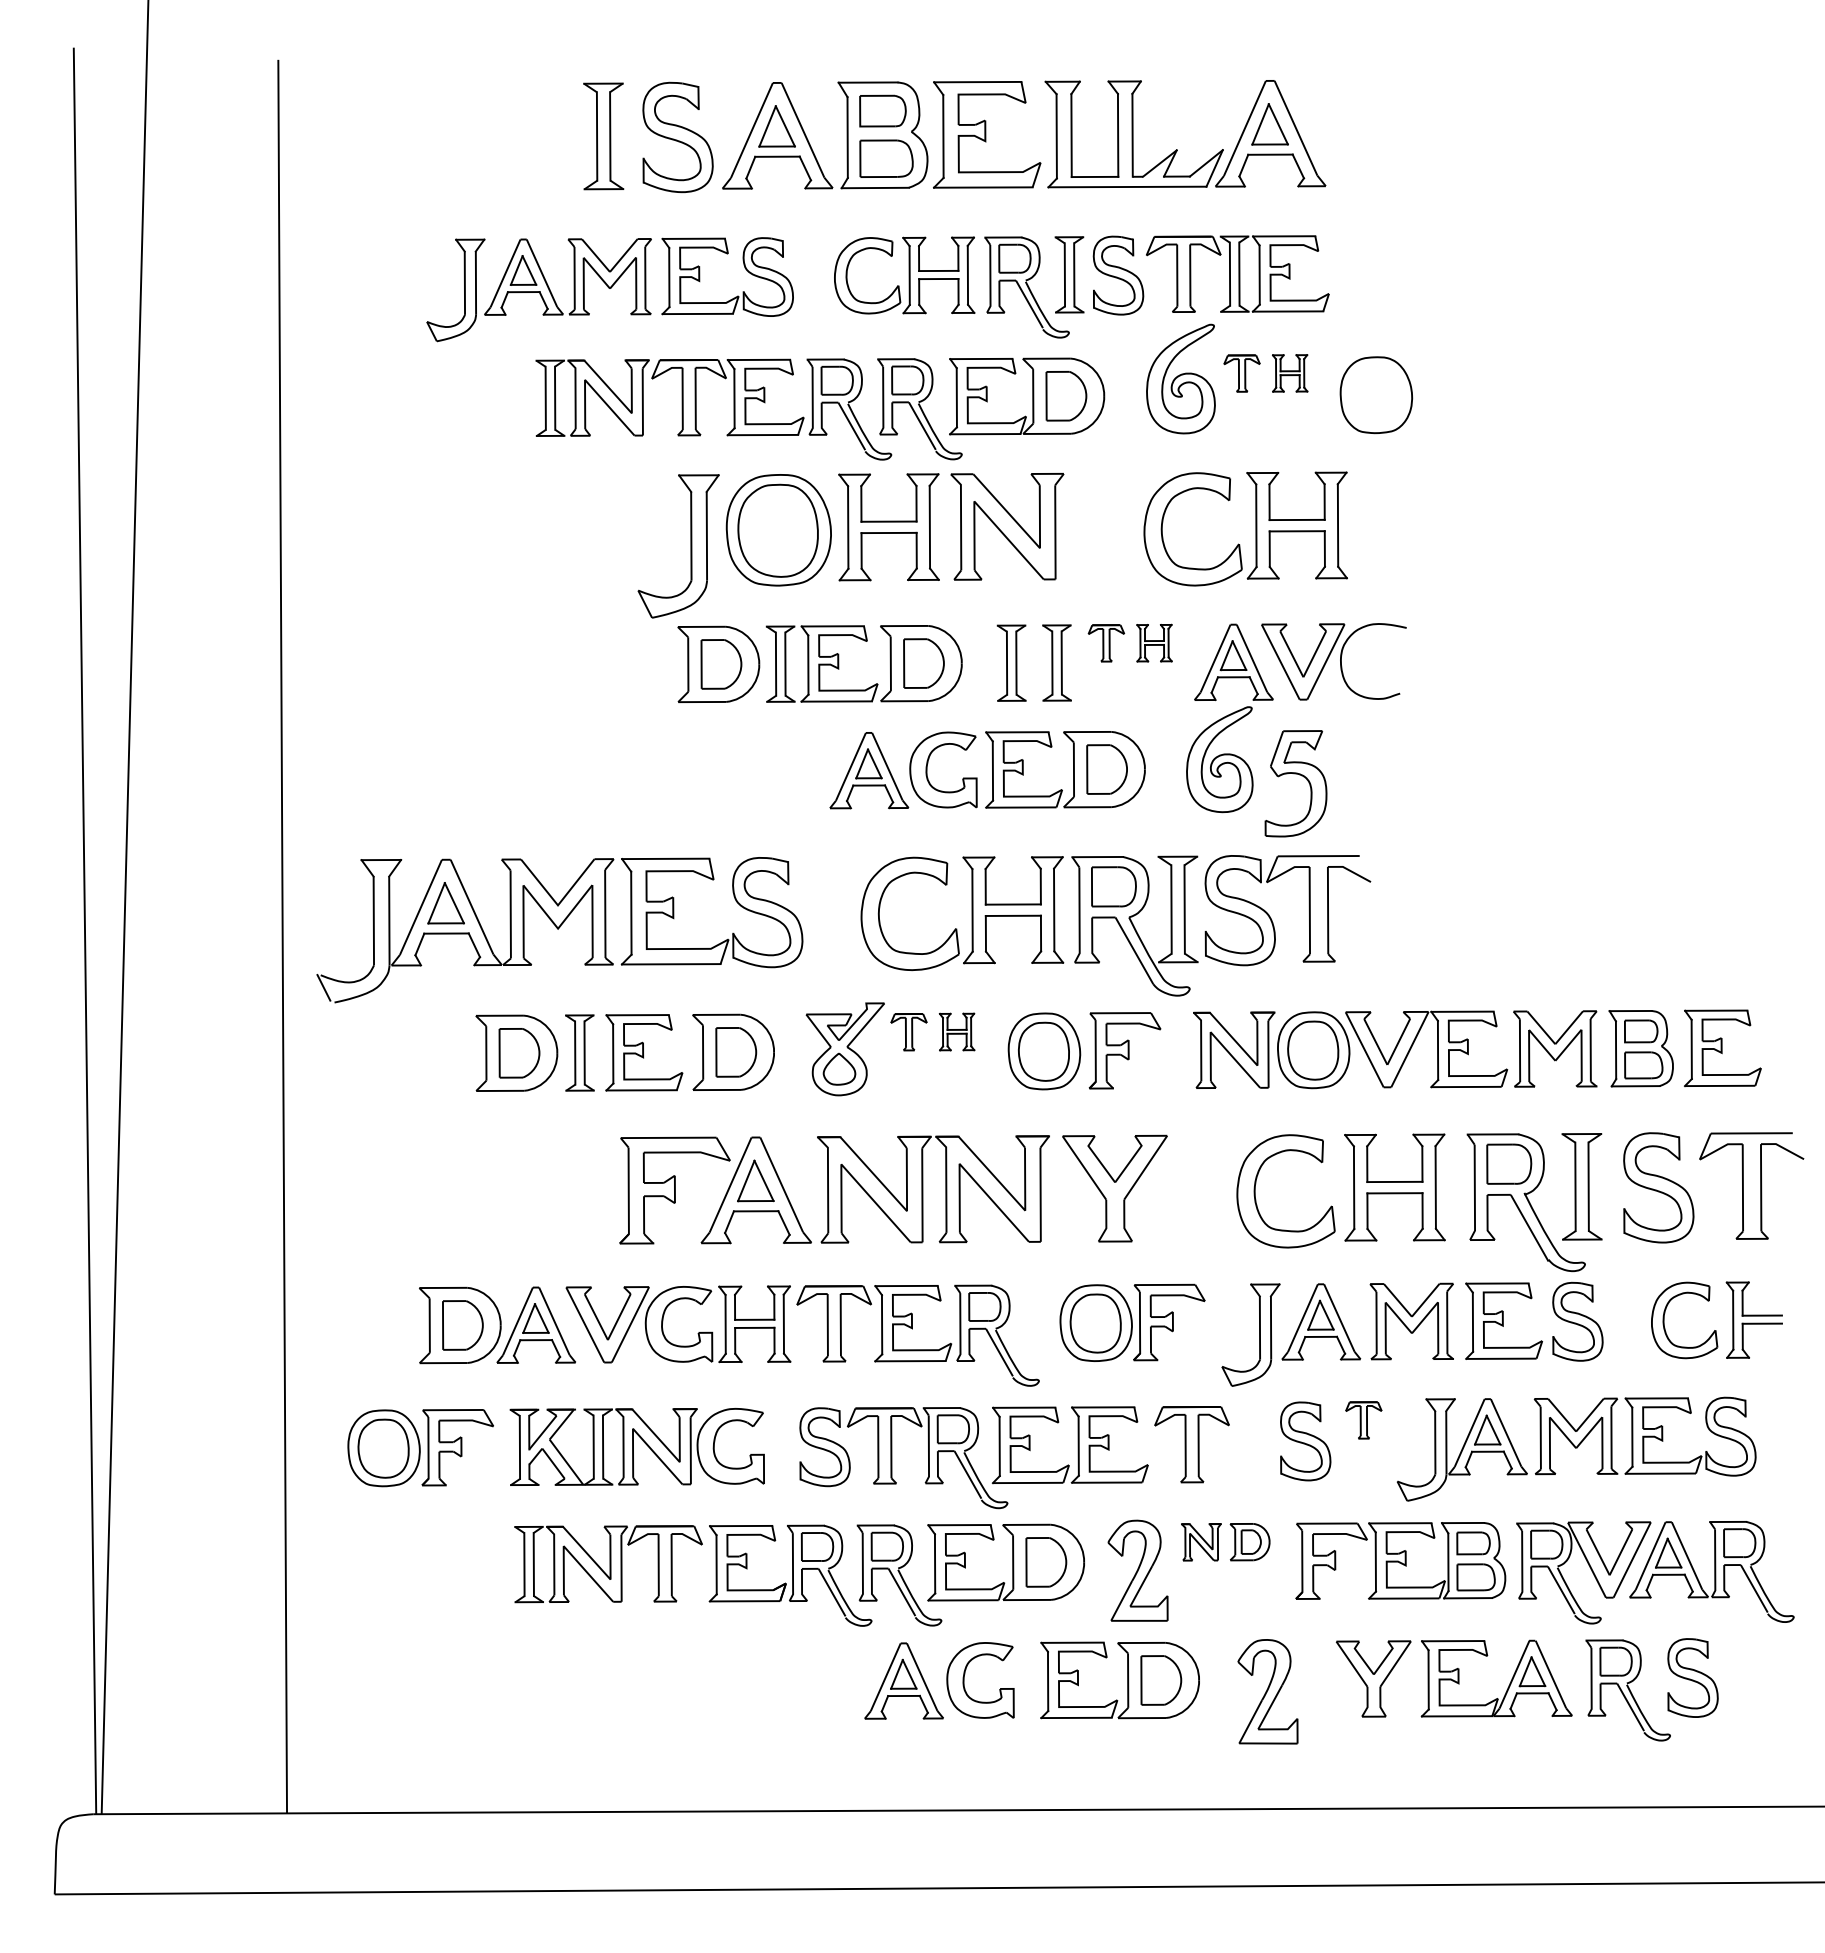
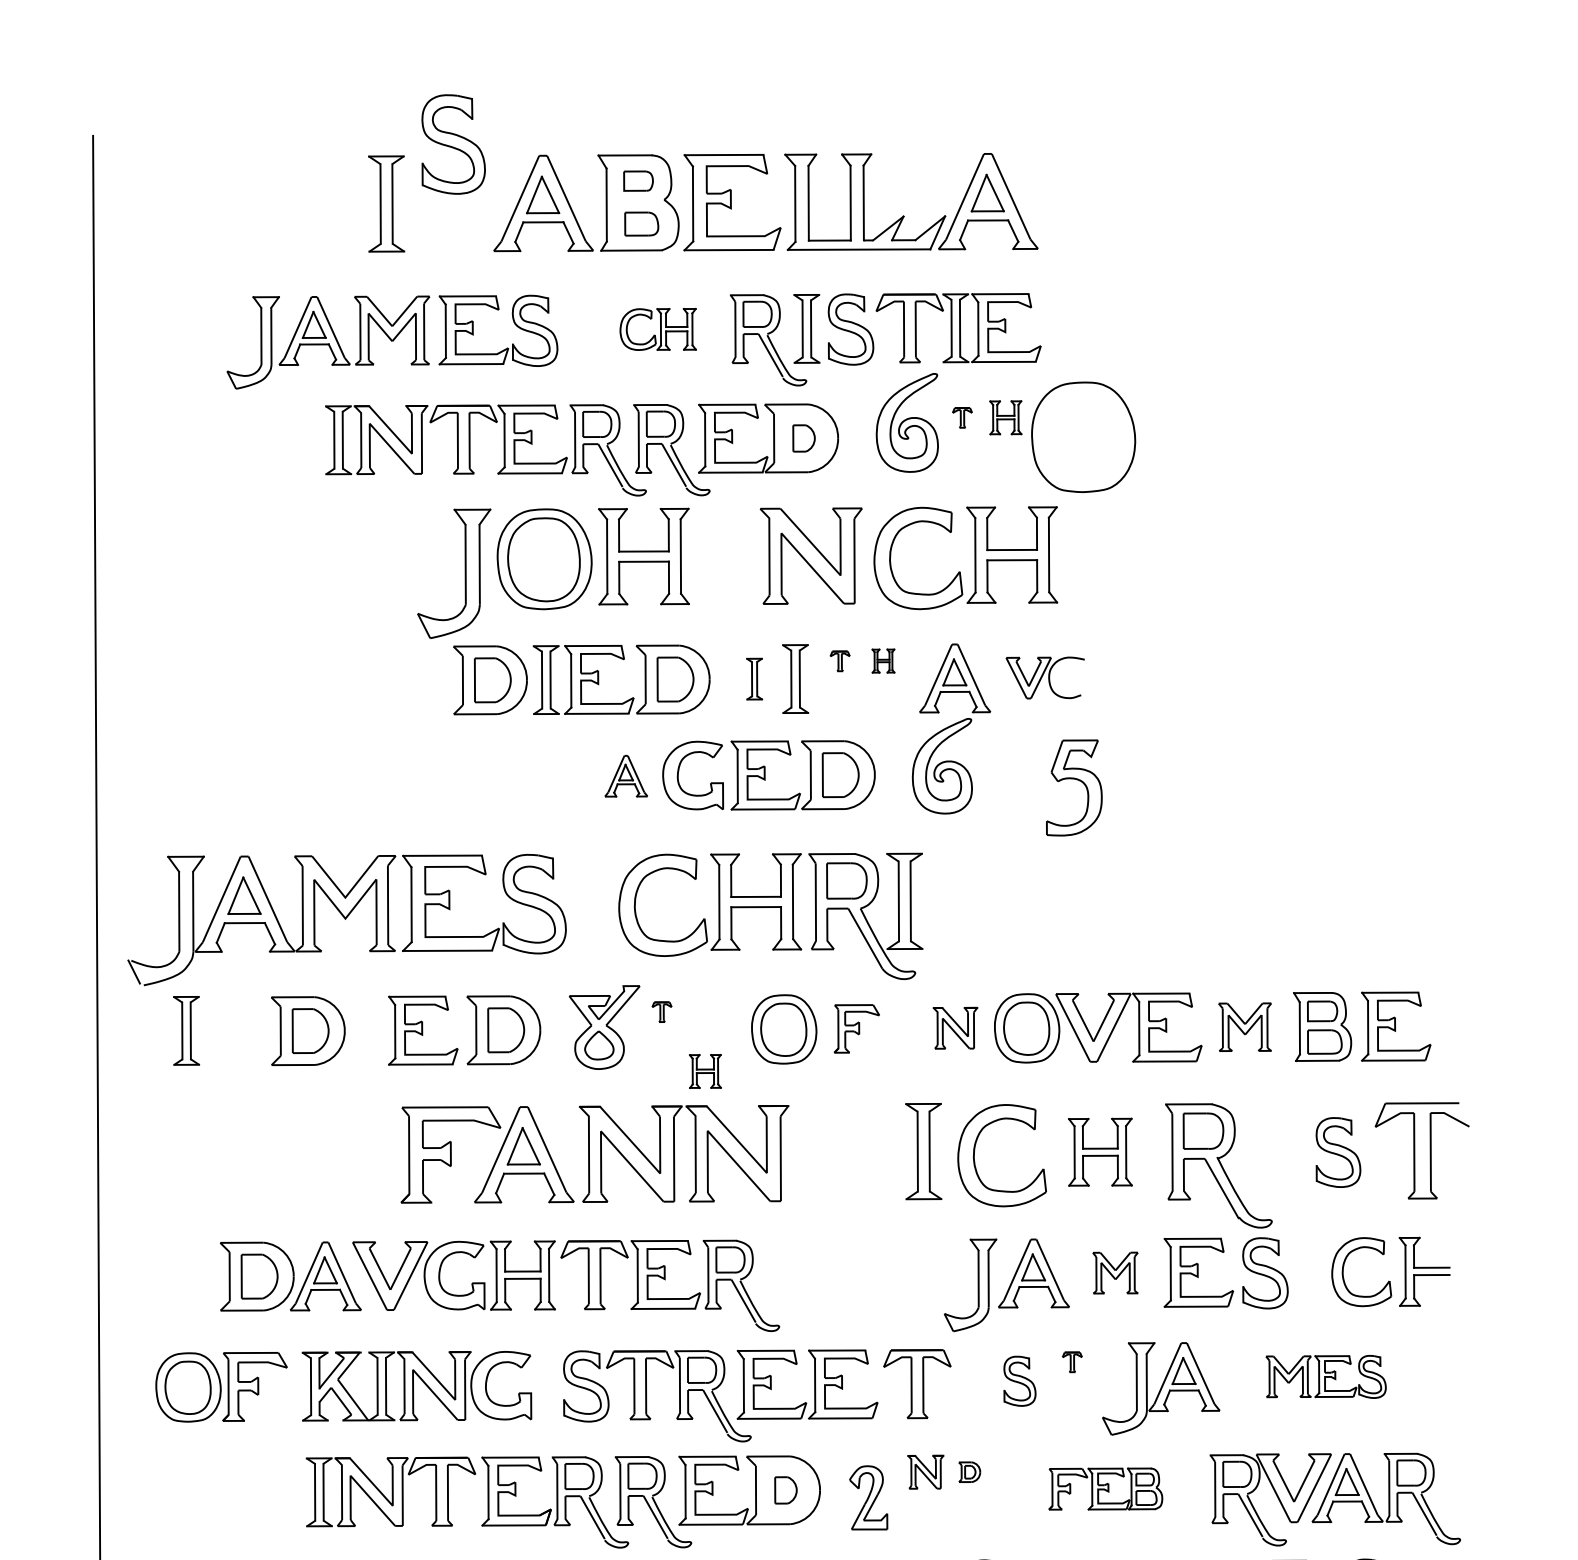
part: (882, 110) -> (638, 180), size x0.7
part: (677, 137) -> (453, 144), moved
part: (886, 158) -> (641, 223), size x0.7
part: (904, 275) -> (657, 329), size x0.6
part: (1241, 373) -> (961, 417), size x0.6
part: (1376, 395) -> (1083, 437), size x1.6
part: (1066, 396) -> (804, 438), size x0.6
part: (1007, 526) -> (811, 555), moved
part: (1154, 642) -> (883, 660), size x0.7
part: (1106, 643) -> (840, 661), size x0.6
part: (1333, 661) -> (1044, 677), size x0.6
part: (1011, 662) -> (754, 678), size x0.6
part: (869, 770) -> (626, 776), size x0.6
part: (1299, 775) -> (1077, 780), moved
part: (1271, 918) -> (989, 909), removed
part: (956, 1031) -> (704, 1070), moved
part: (908, 1032) -> (661, 1012), size x0.6
part: (1555, 1048) -> (1245, 1026), size x0.7
part: (1234, 1049) -> (955, 1027), size x0.6
part: (1124, 1050) -> (856, 1028), size x0.7
part: (579, 1052) -> (186, 1030), moved
part: (1581, 1186) -> (923, 1151), moved
part: (1394, 1187) -> (1099, 1152), size x0.7
part: (1658, 1187) -> (1338, 1152), size x0.7
part: (1114, 1188) -> (847, 1153), removed
part: (1411, 1321) -> (1115, 1273), size x0.6
part: (1132, 1322) -> (863, 1273), removed
part: (1363, 1420) -> (1072, 1362), size x0.6
part: (1644, 1436) -> (1325, 1376), size x0.6
part: (1305, 1441) -> (1019, 1381), size x0.7
part: (1249, 1542) -> (969, 1472), size x0.6
part: (1400, 1560) -> (1105, 1488), size x0.6
part: (1046, 1562) -> (786, 1490), size x0.6
part: (1137, 1570) -> (868, 1497), size x0.7

